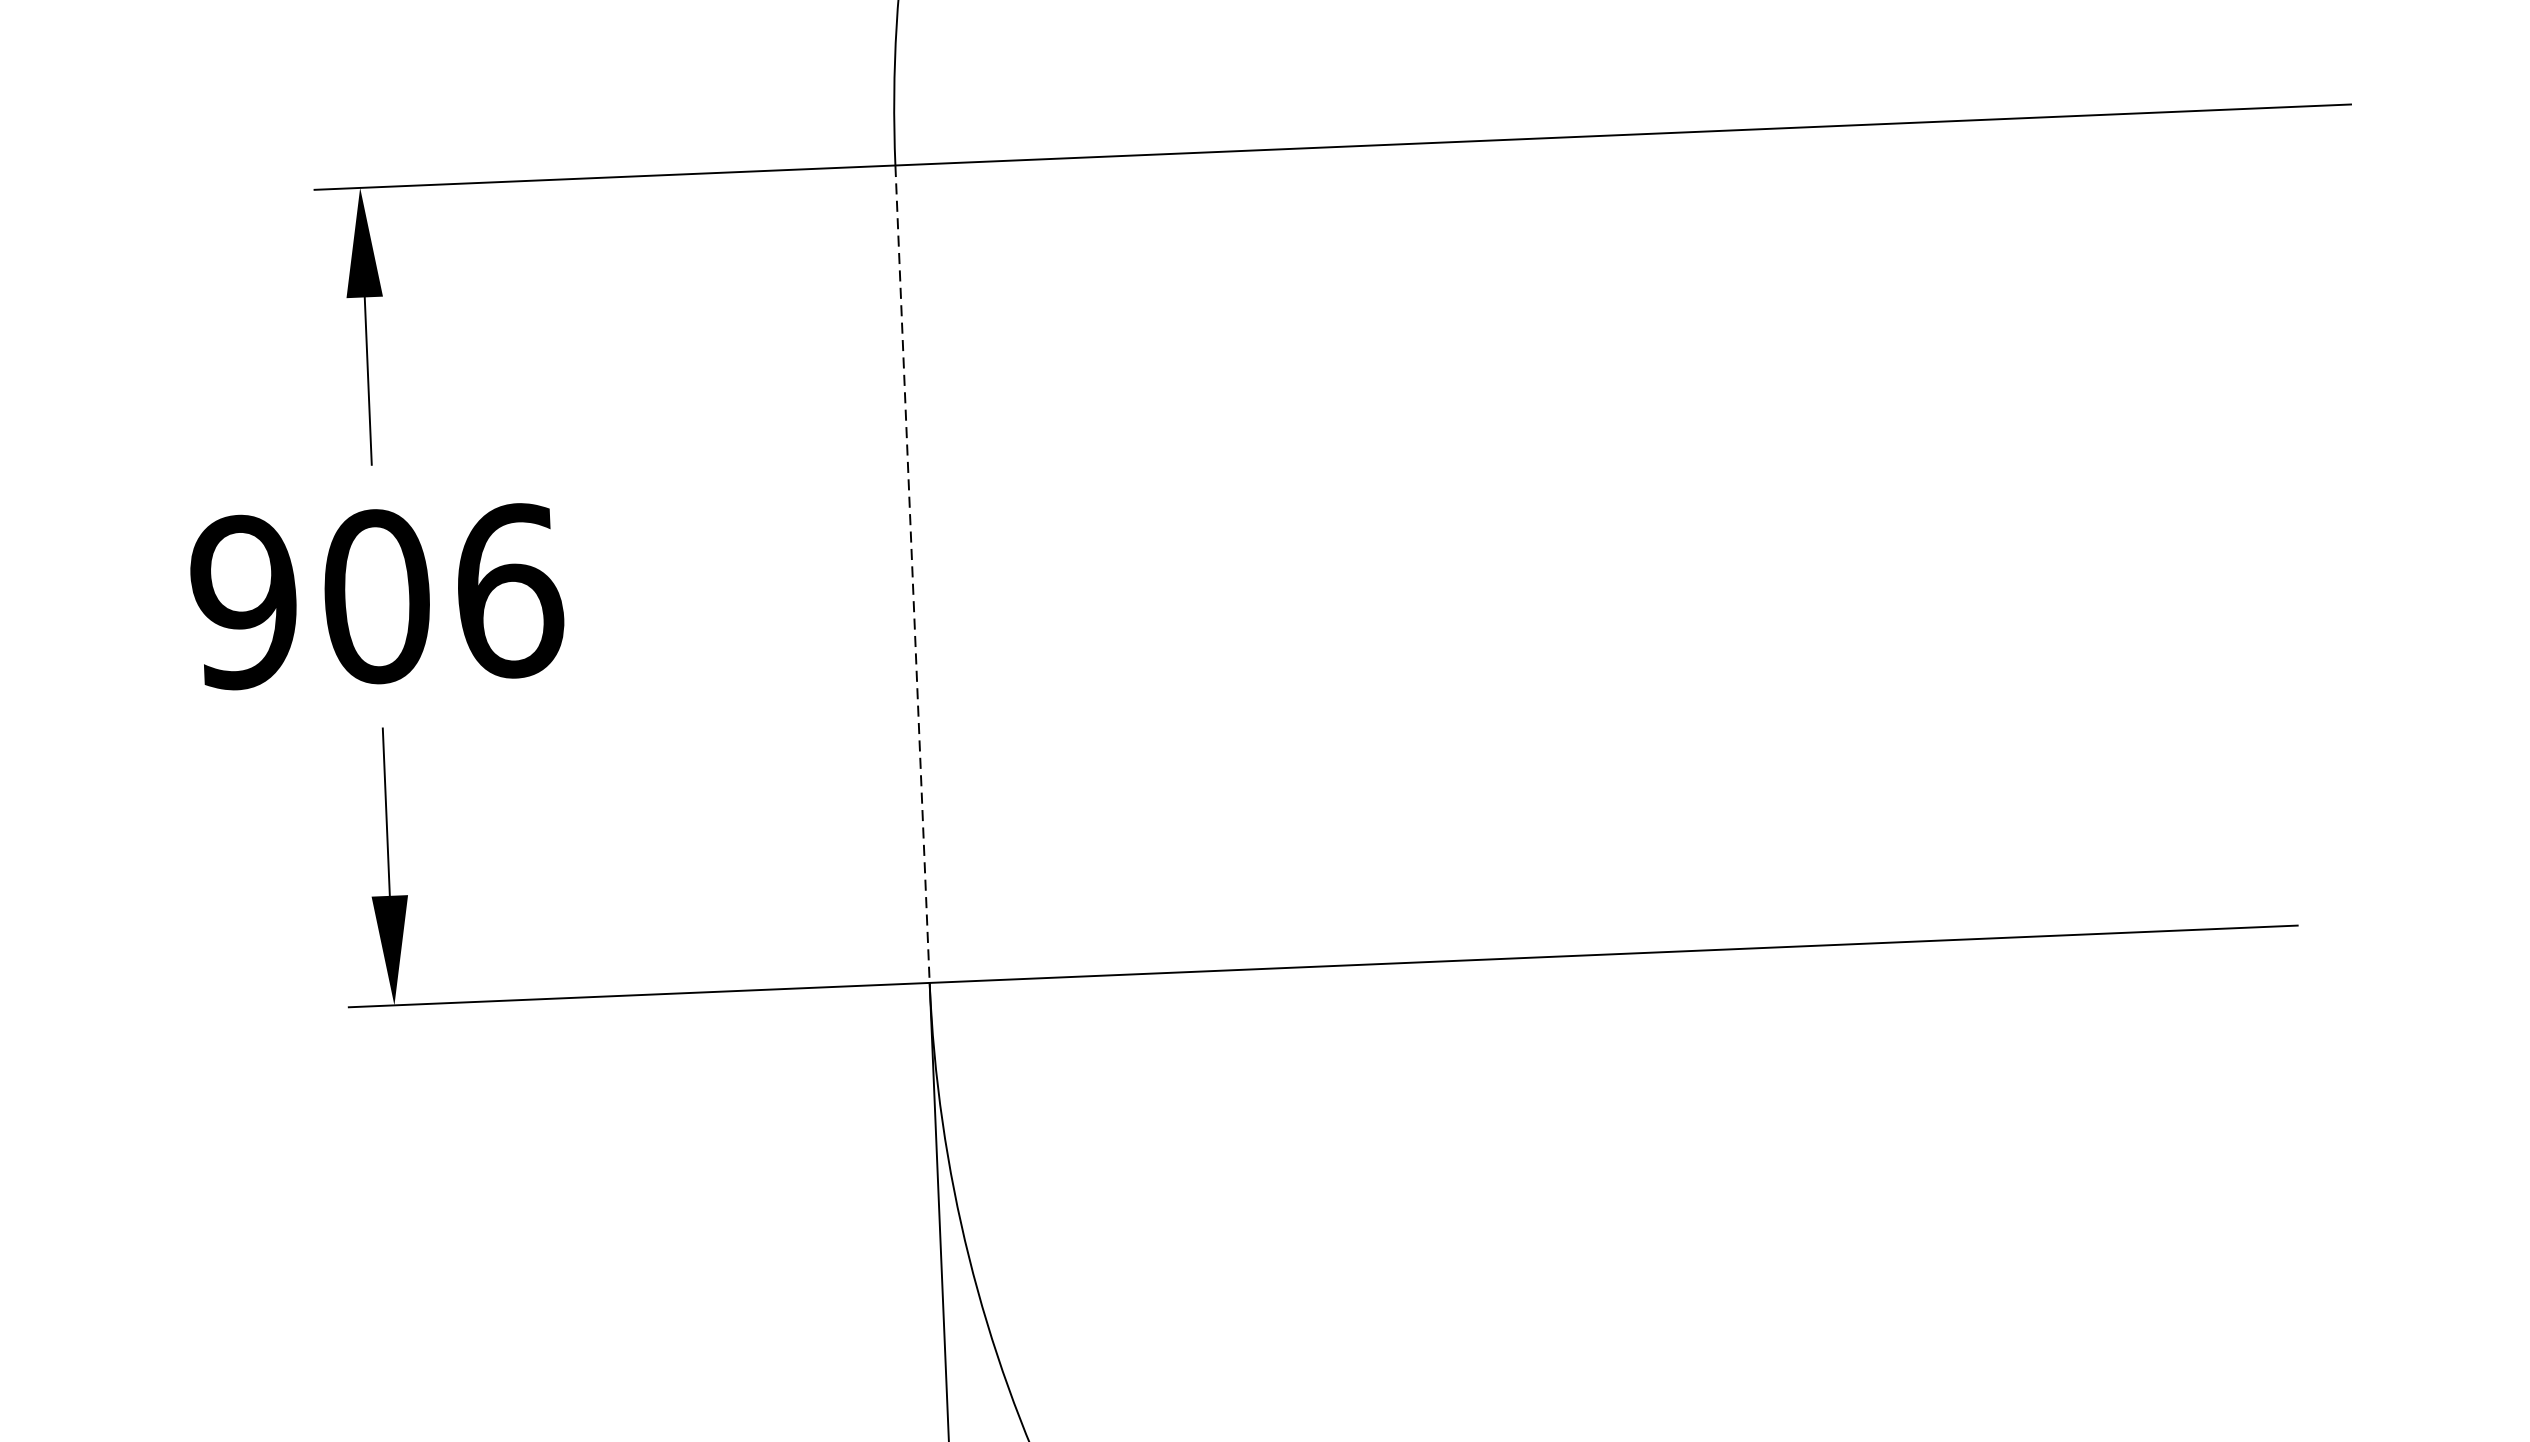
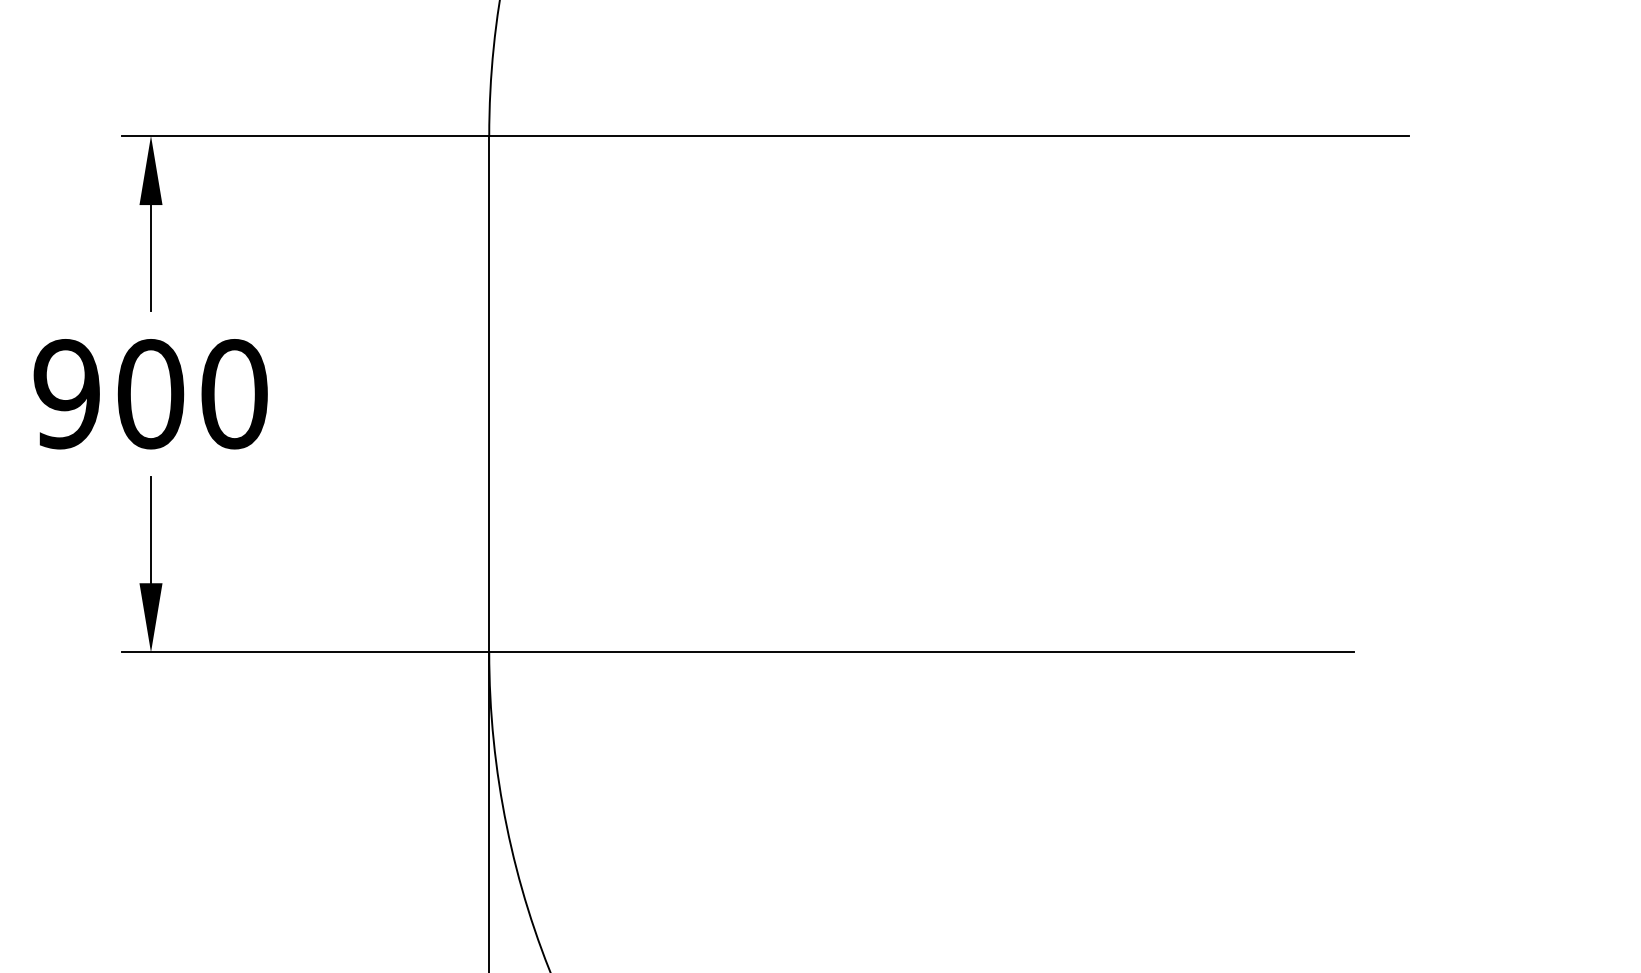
line: (912, 574) -> (489, 394), dashed -> solid
text: (509, 591) -> (234, 394), 906 -> 900

